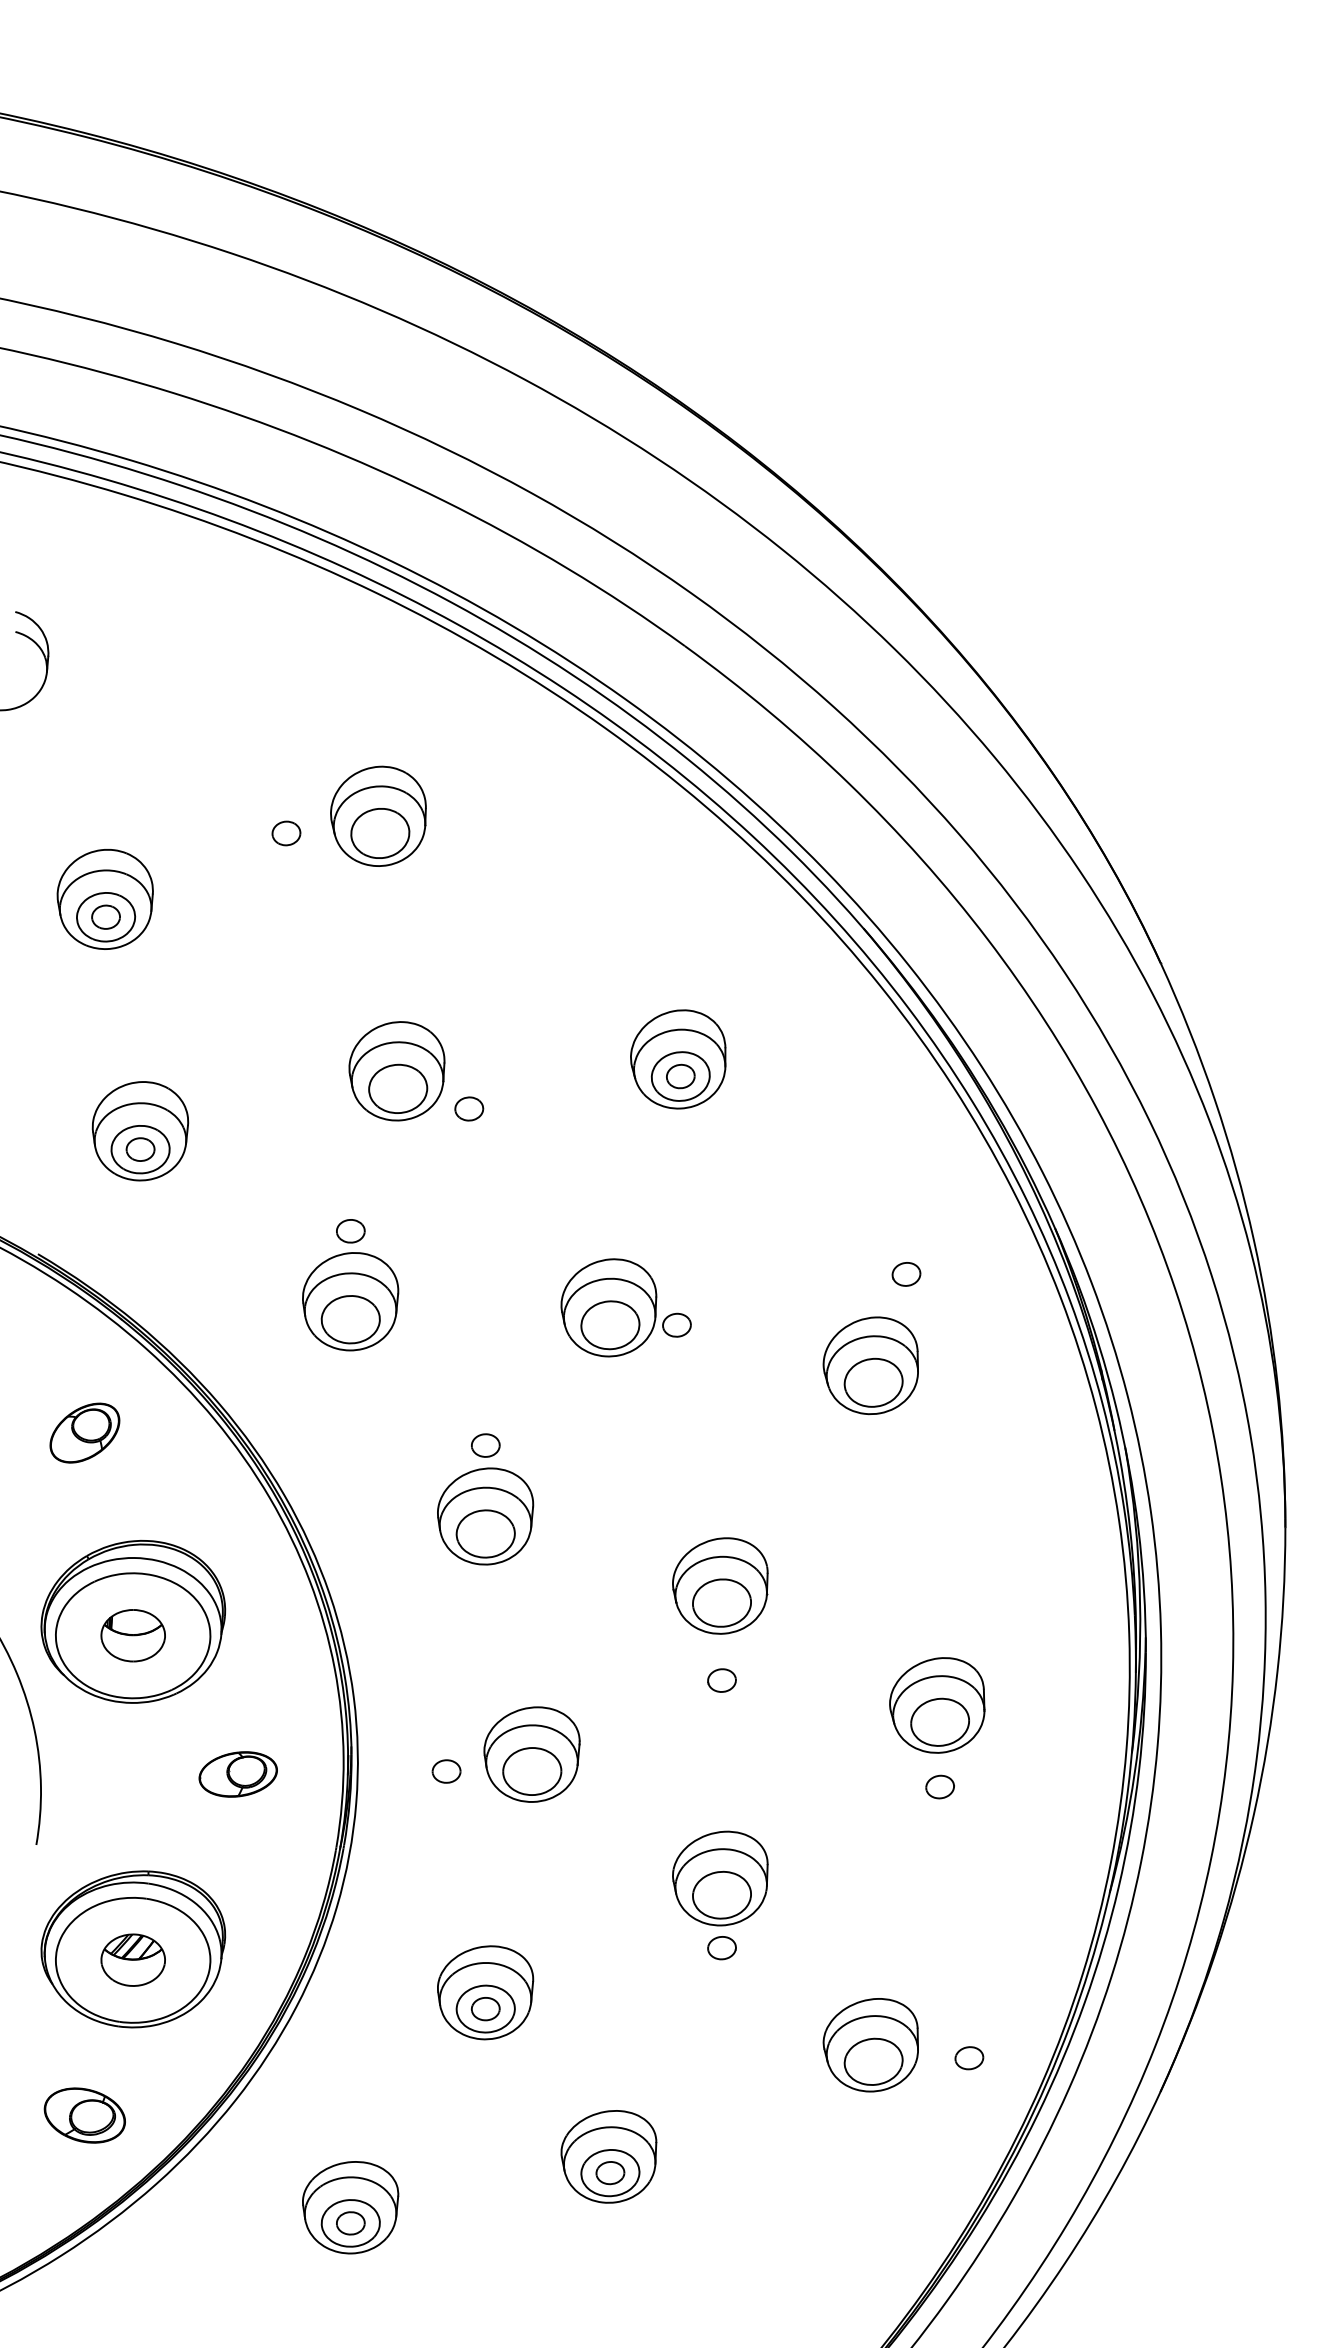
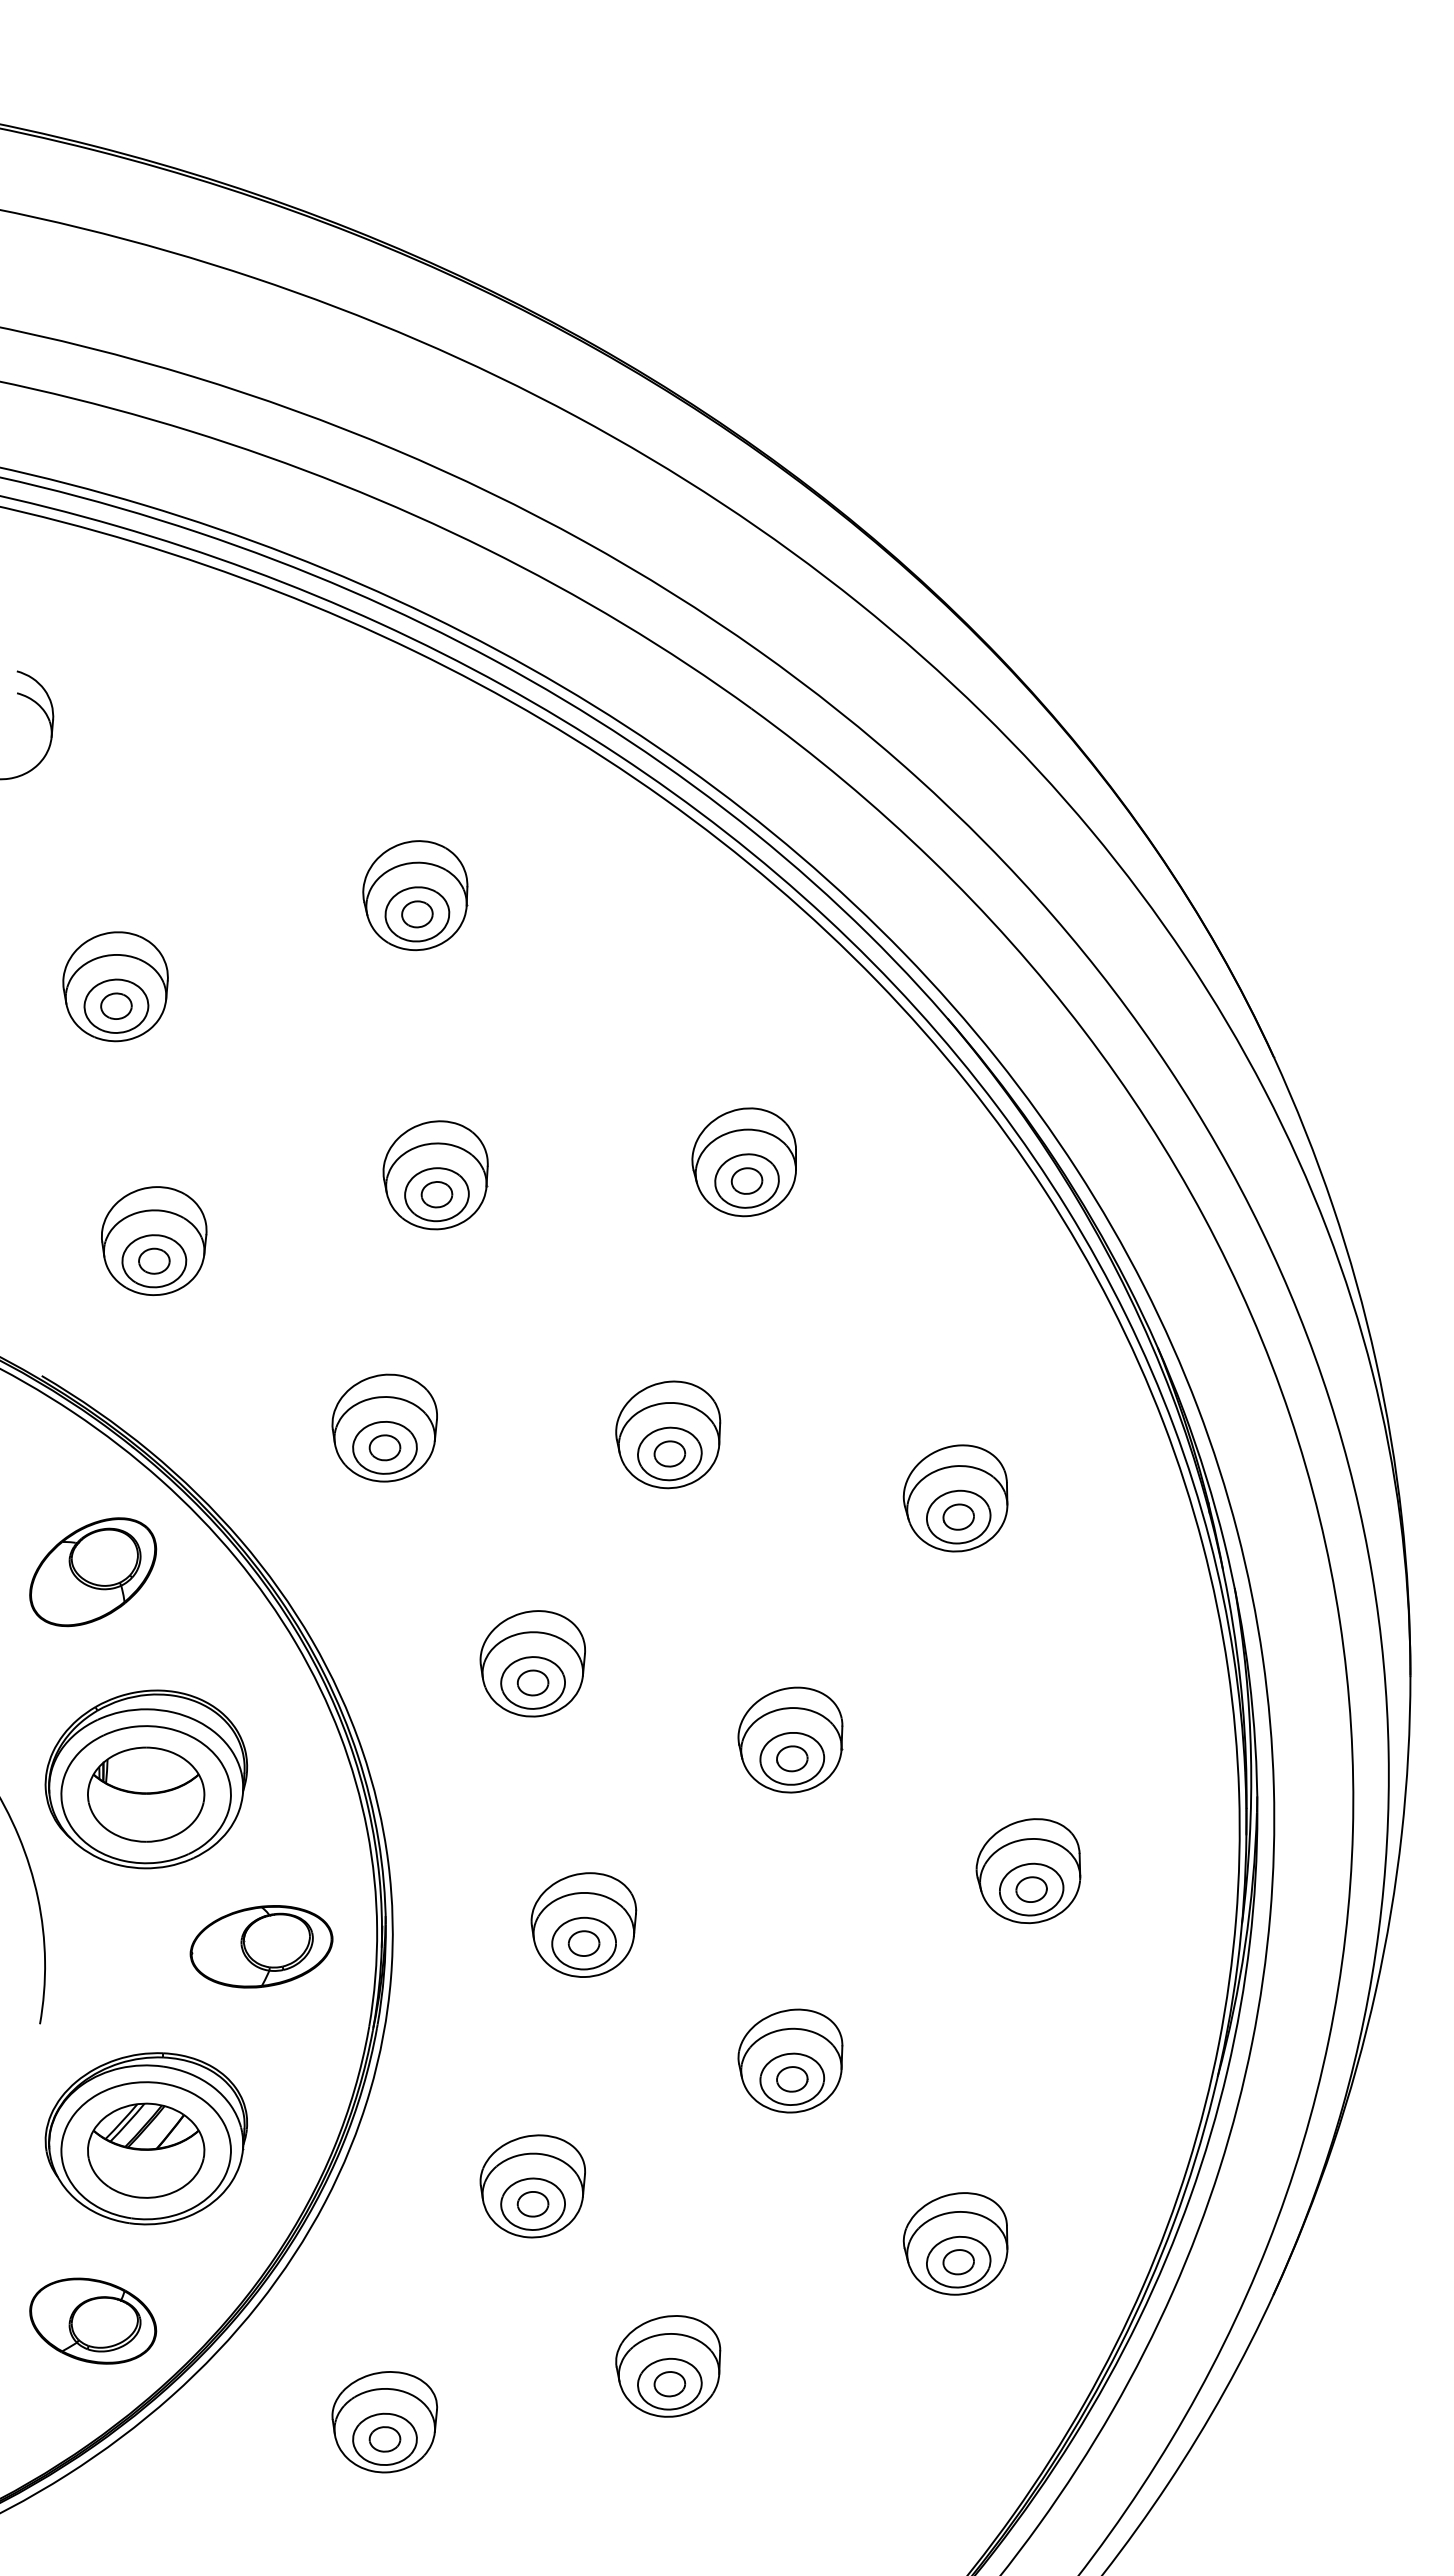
part: (286, 833) -> (417, 914), moved
part: (468, 1108) -> (436, 1194), moved
part: (350, 1230) -> (384, 1447), moved
part: (906, 1273) -> (958, 1516), moved
part: (676, 1324) -> (669, 1453), moved
part: (85, 1433) -> (93, 1572), size x1.67
part: (485, 1445) -> (532, 1682), moved
part: (133, 1635) -> (146, 1794), size x1.67
part: (722, 1680) -> (792, 1758), moved
part: (446, 1771) -> (583, 1943), moved
part: (238, 1774) -> (261, 1946), size x1.67
part: (940, 1786) -> (1031, 1889), moved
part: (722, 1948) -> (792, 2079), moved
part: (133, 1960) -> (146, 2150), size x1.67
part: (969, 2058) -> (958, 2262), moved
part: (85, 2115) -> (93, 2320), size x1.43

